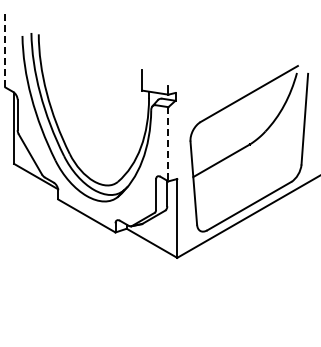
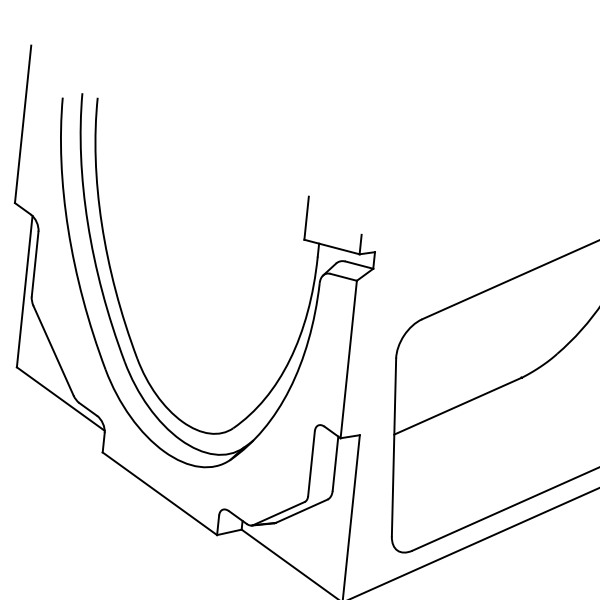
line: (5, 49) -> (23, 122), dashed -> solid
line: (168, 144) -> (348, 360), dashed -> solid

